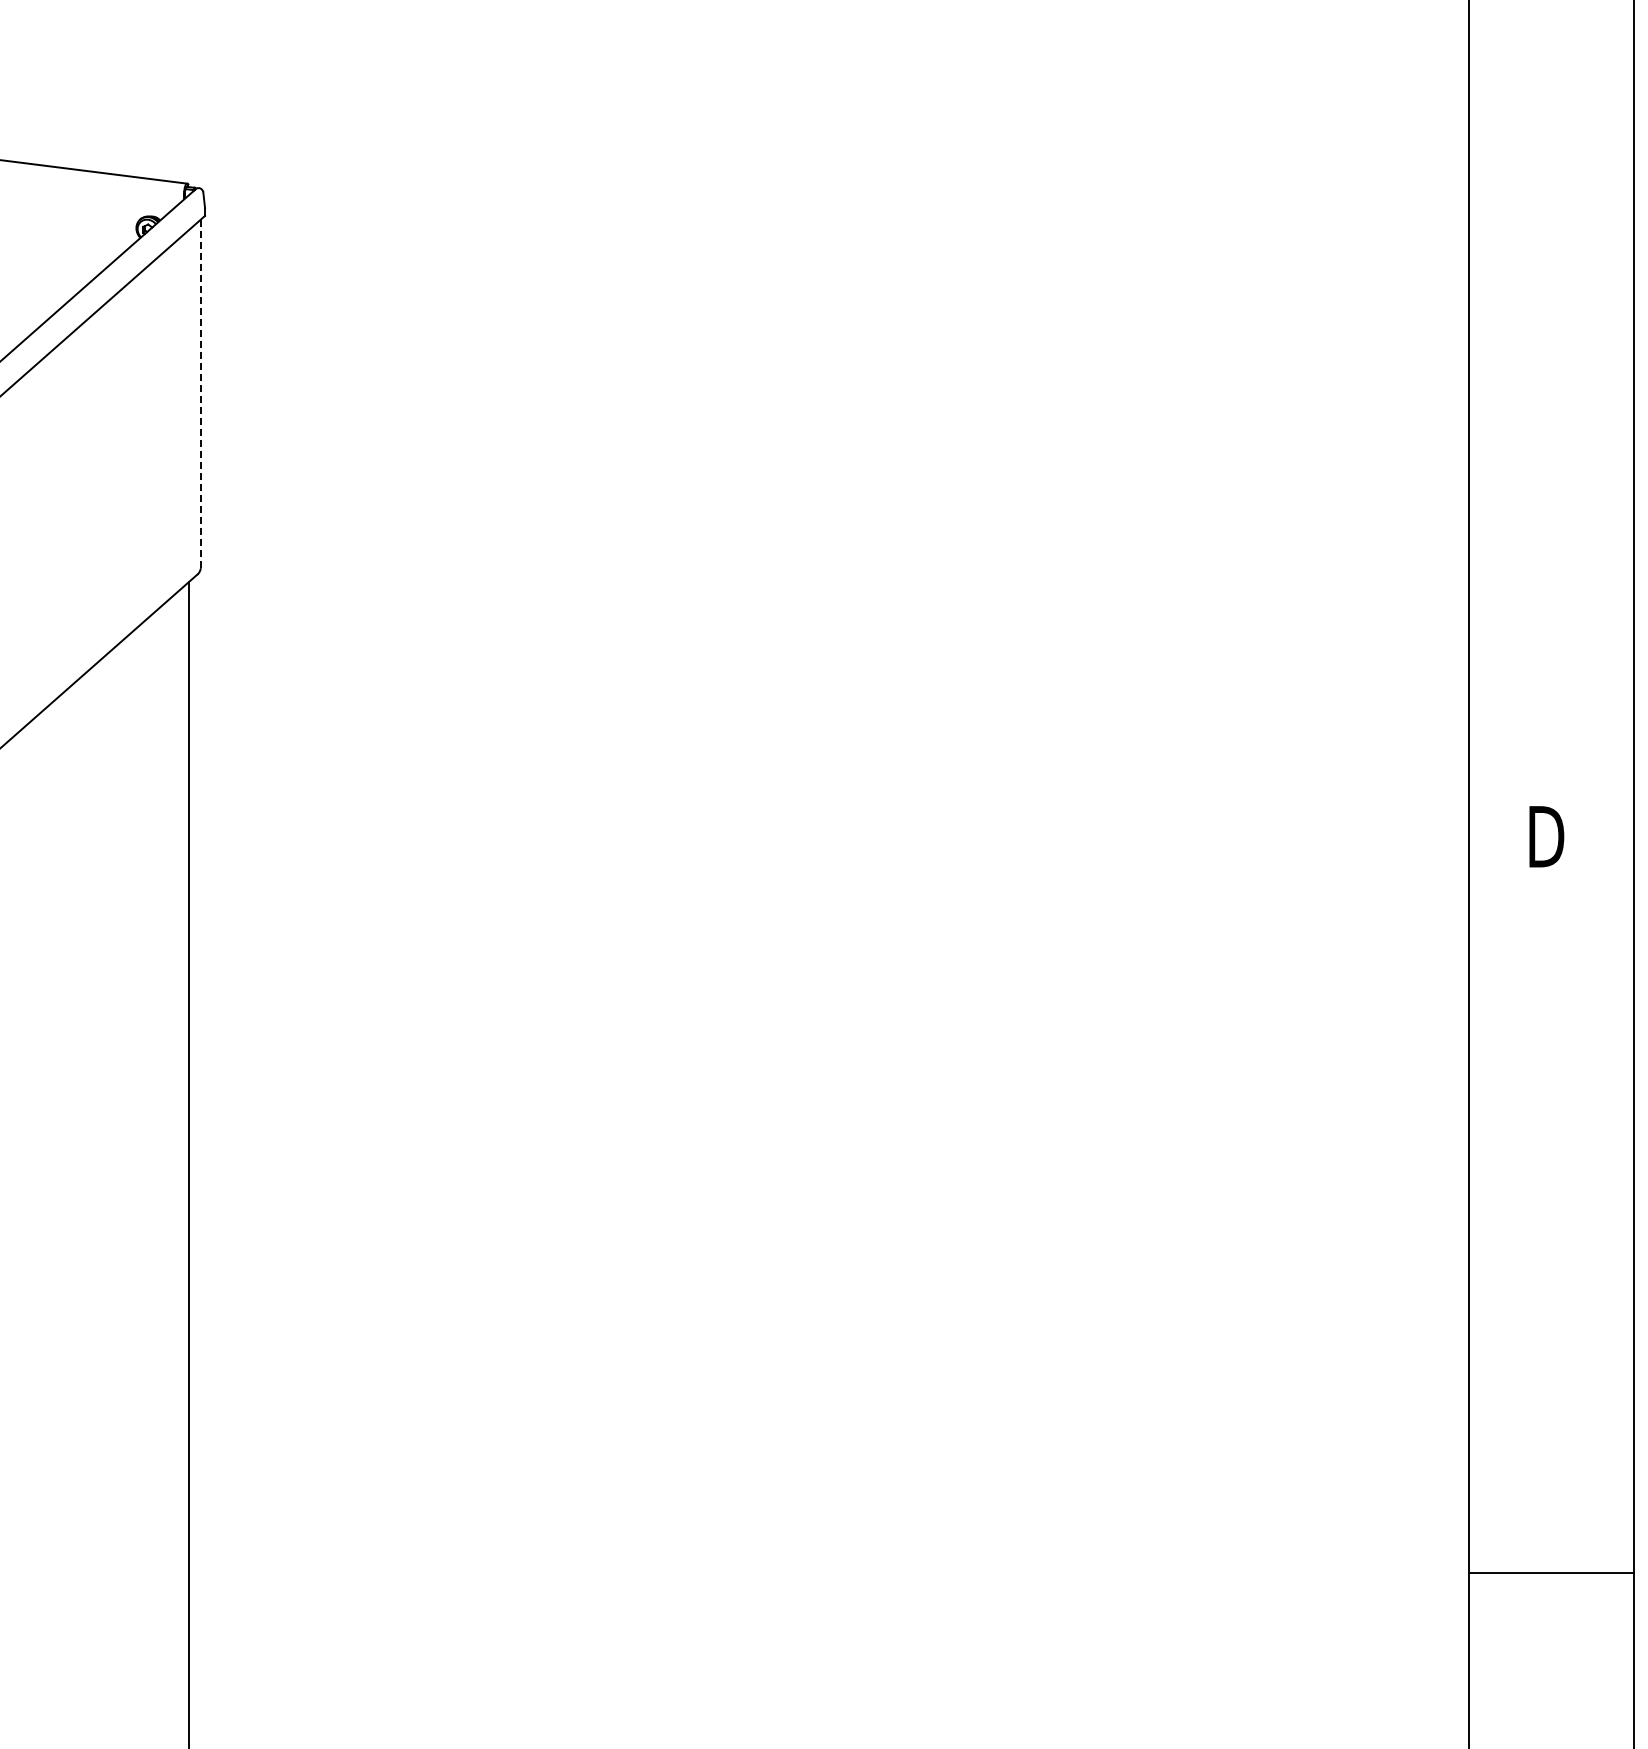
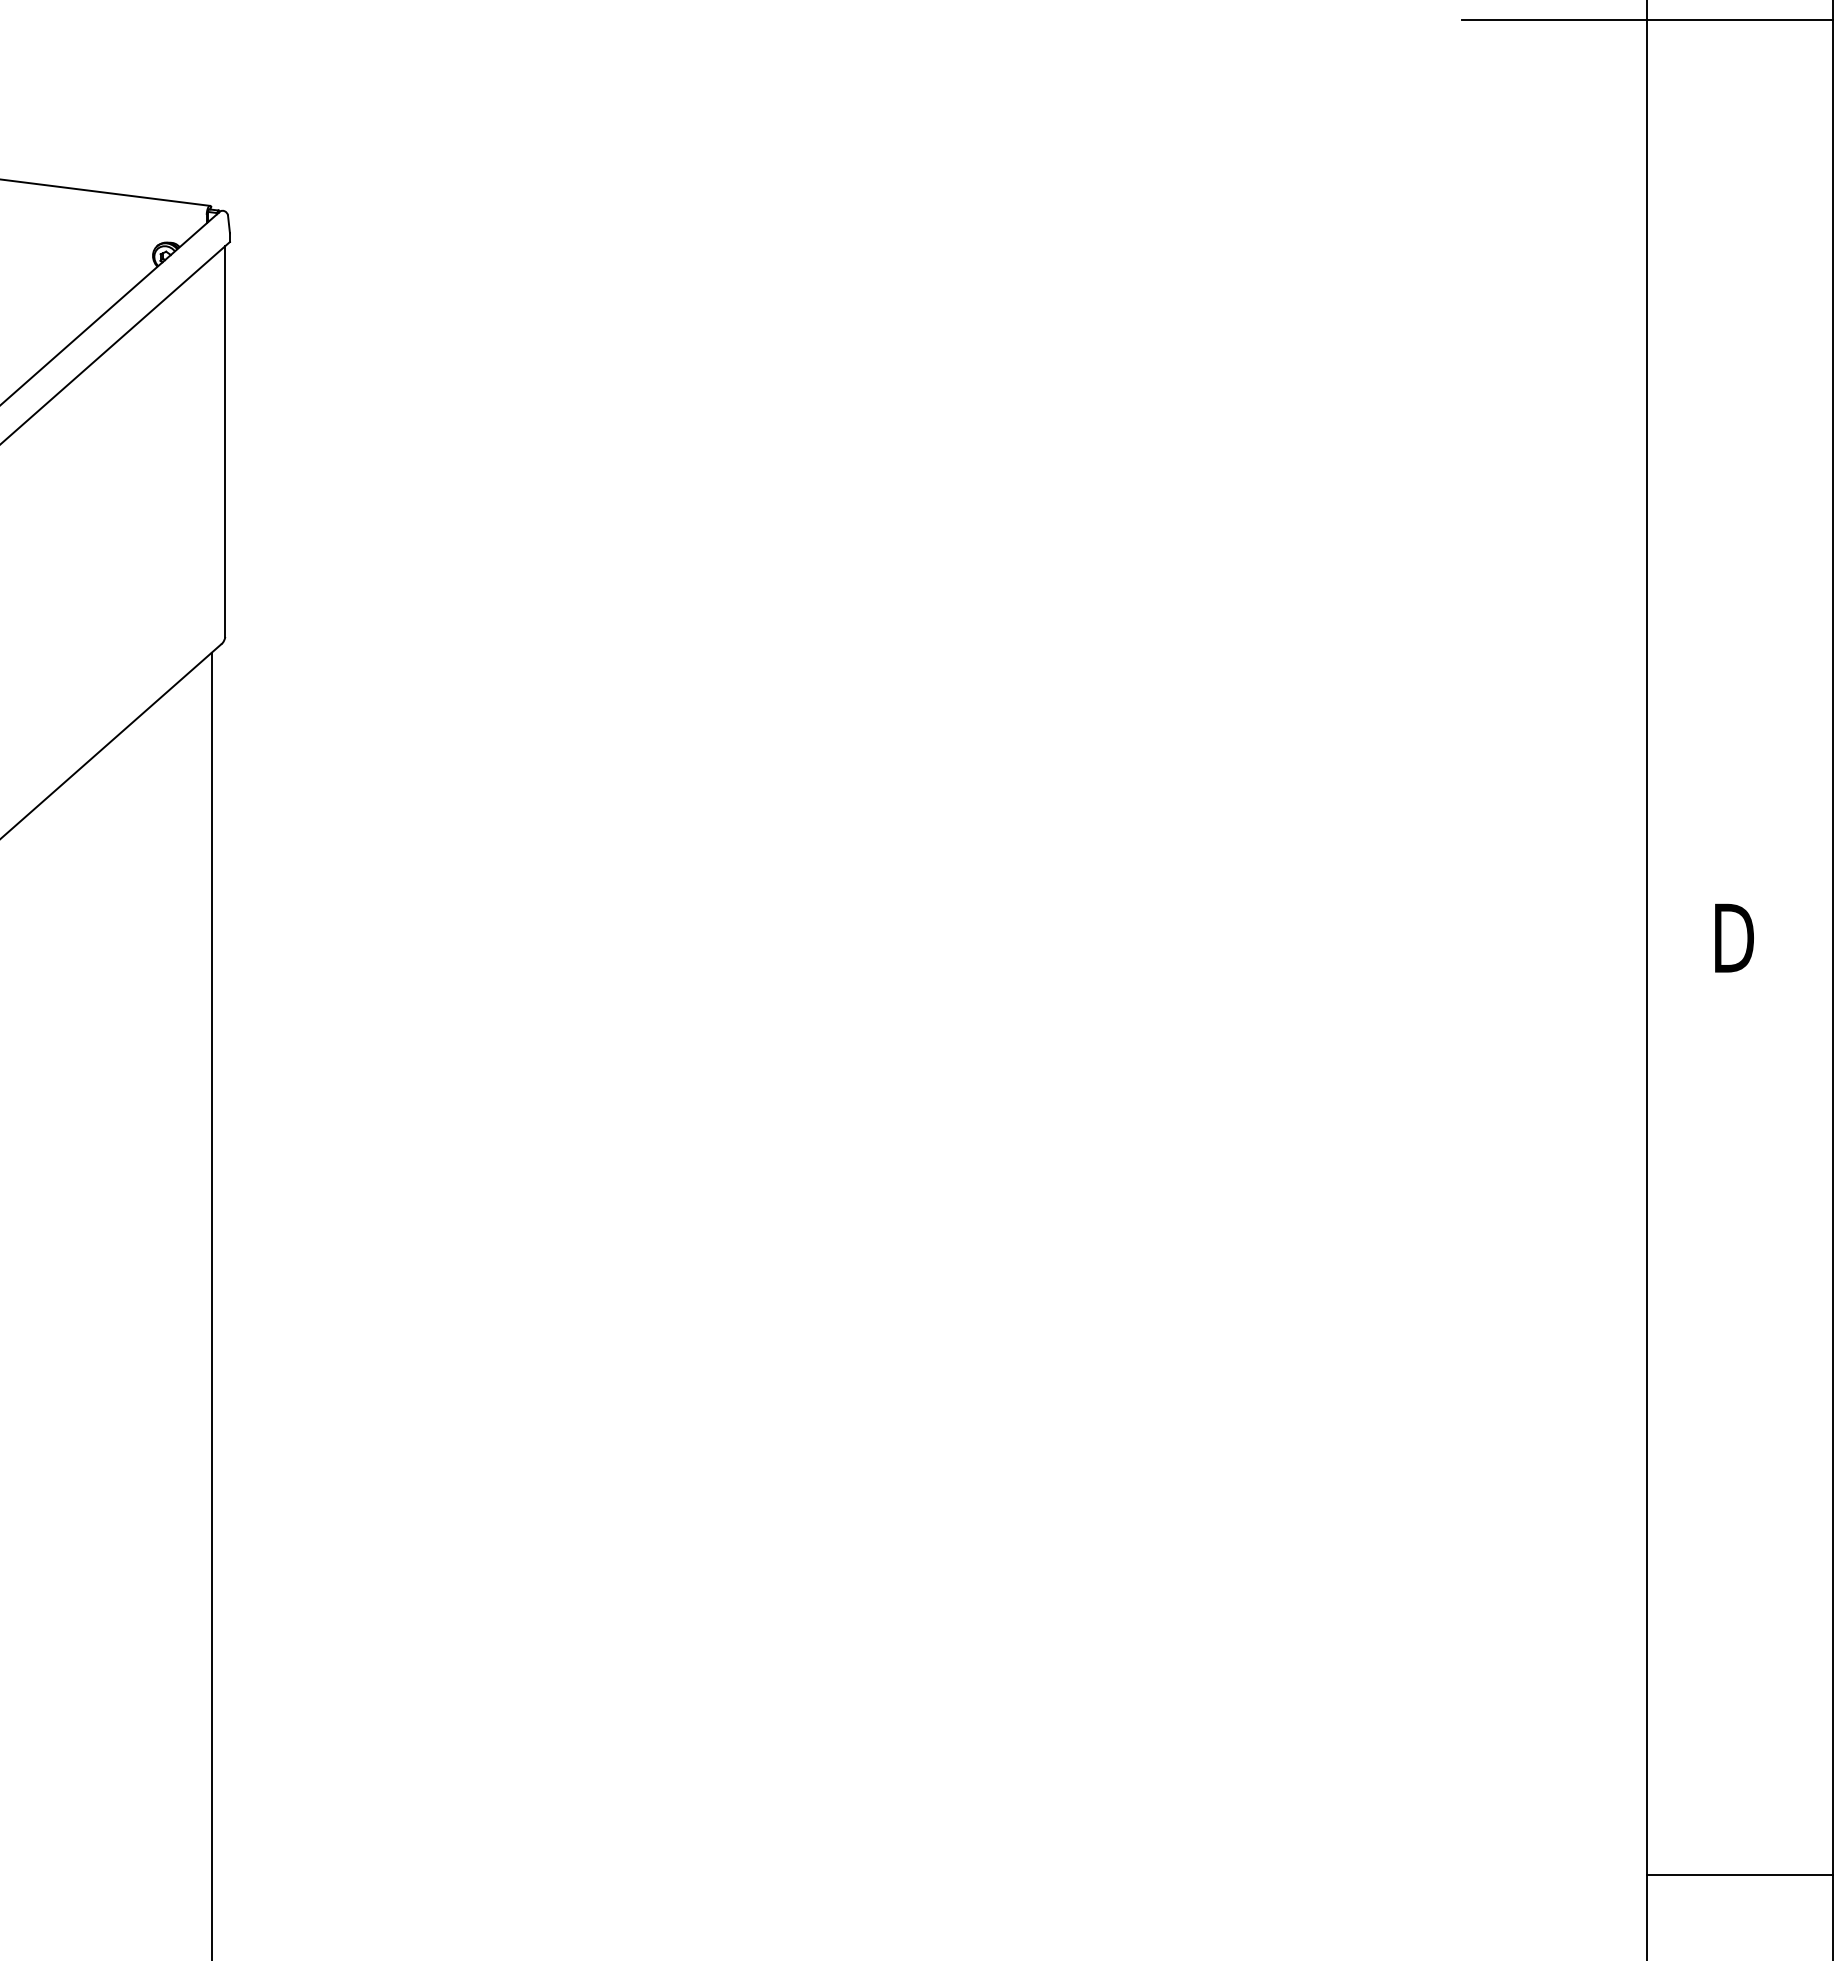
line: (1468, 17) -> (1646, 19), added
line: (200, 393) -> (224, 441), dashed -> solid
line: (1551, 1572) -> (1739, 1874), moved

